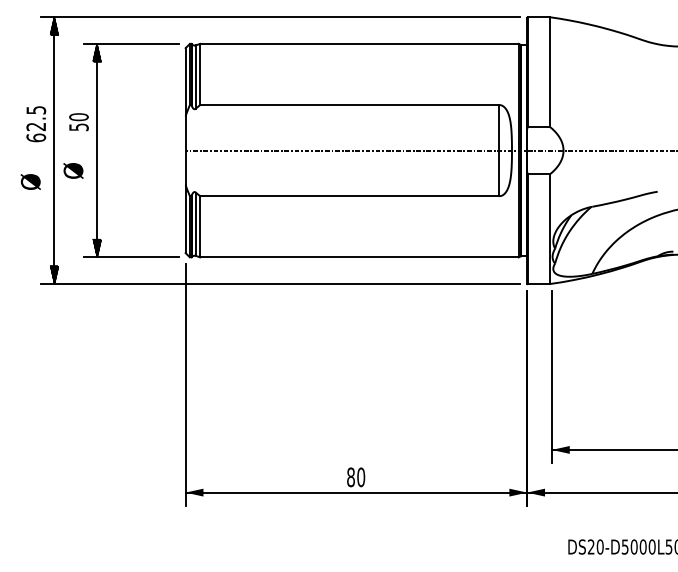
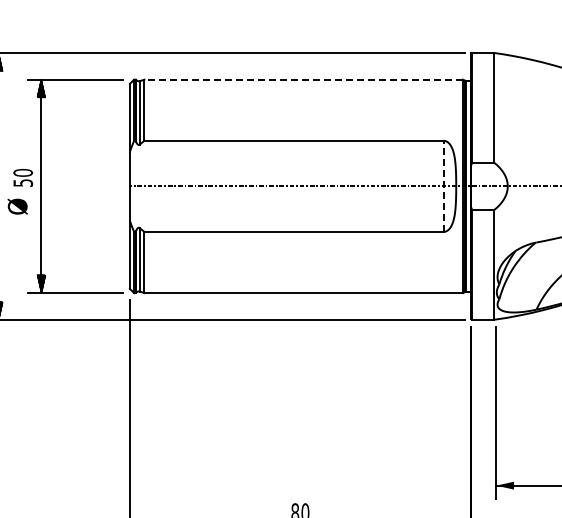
line: (358, 43) -> (302, 79), solid -> dashed
text: (78, 122) -> (22, 178), moved
line: (499, 150) -> (443, 186), solid -> dashed

